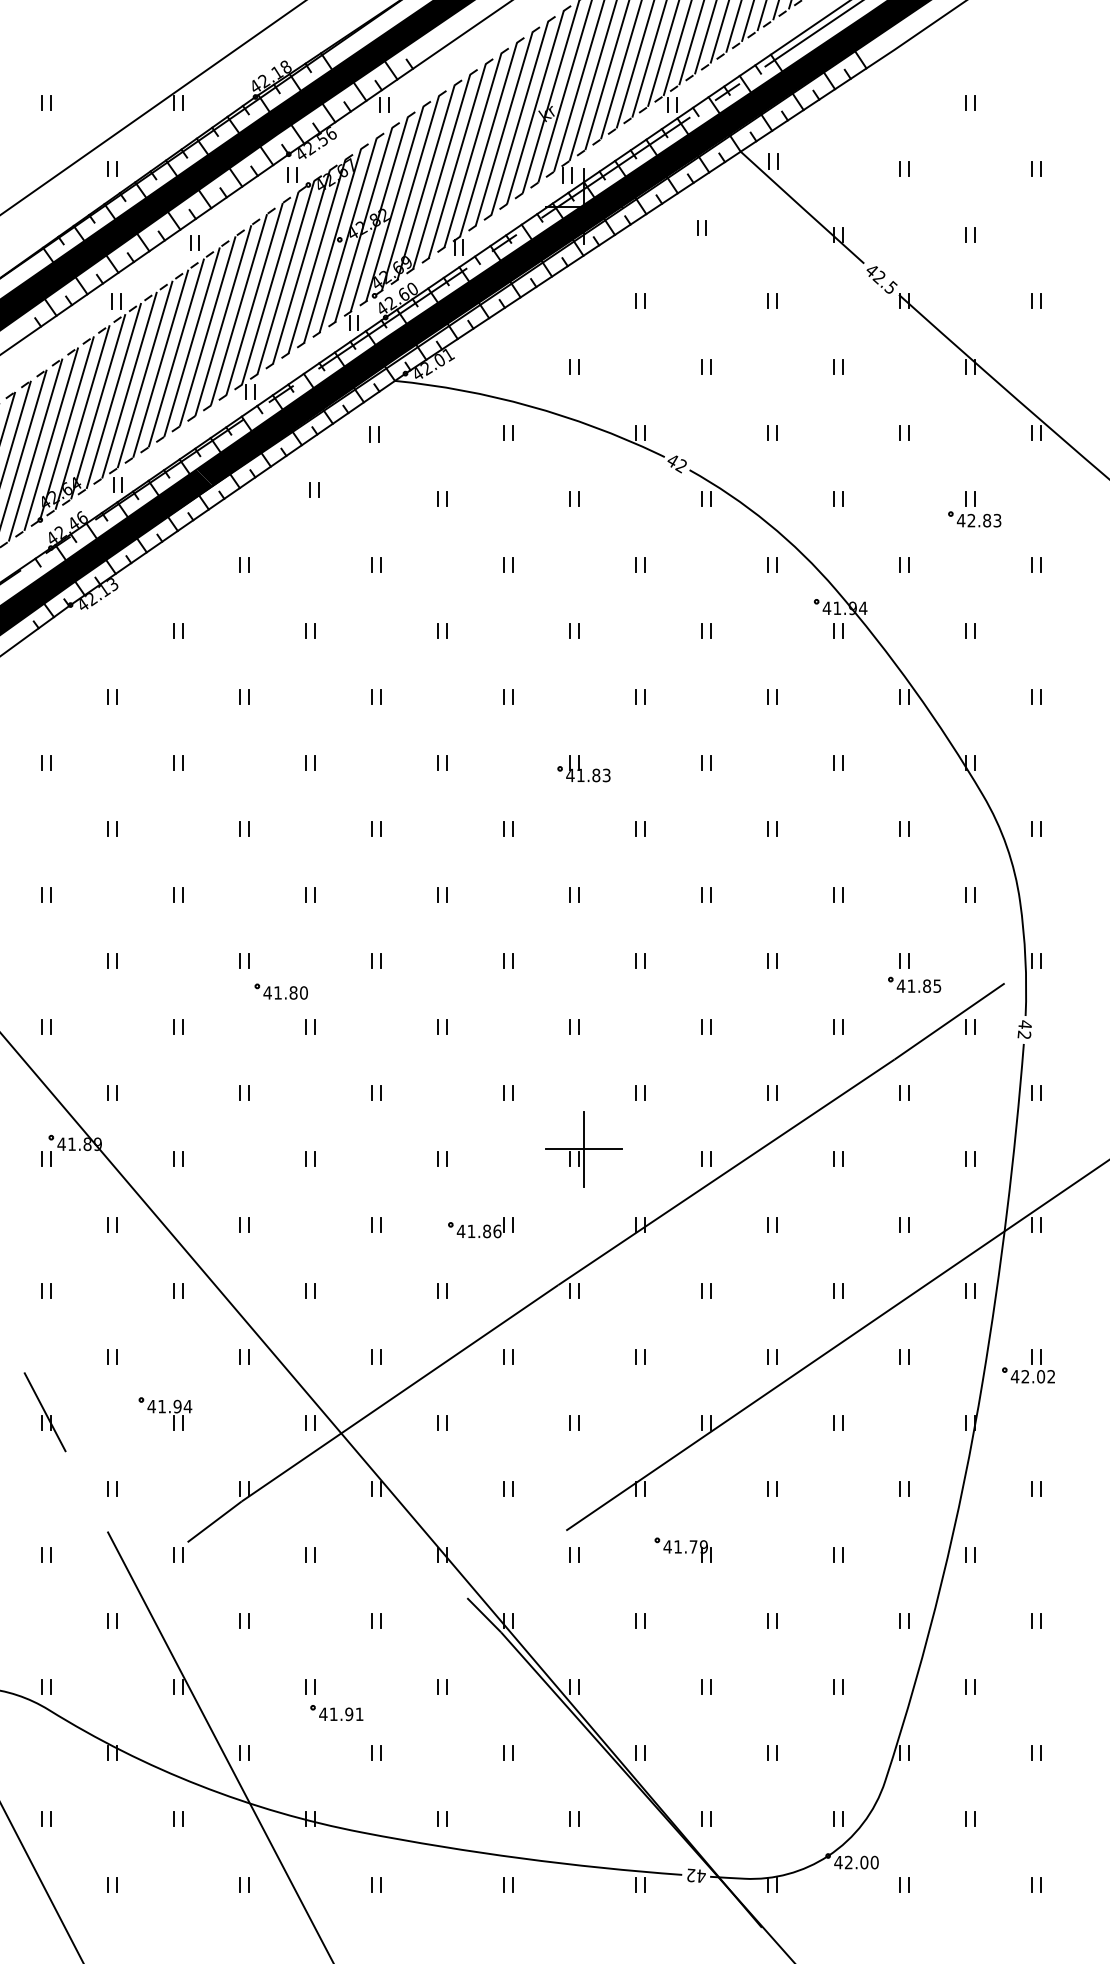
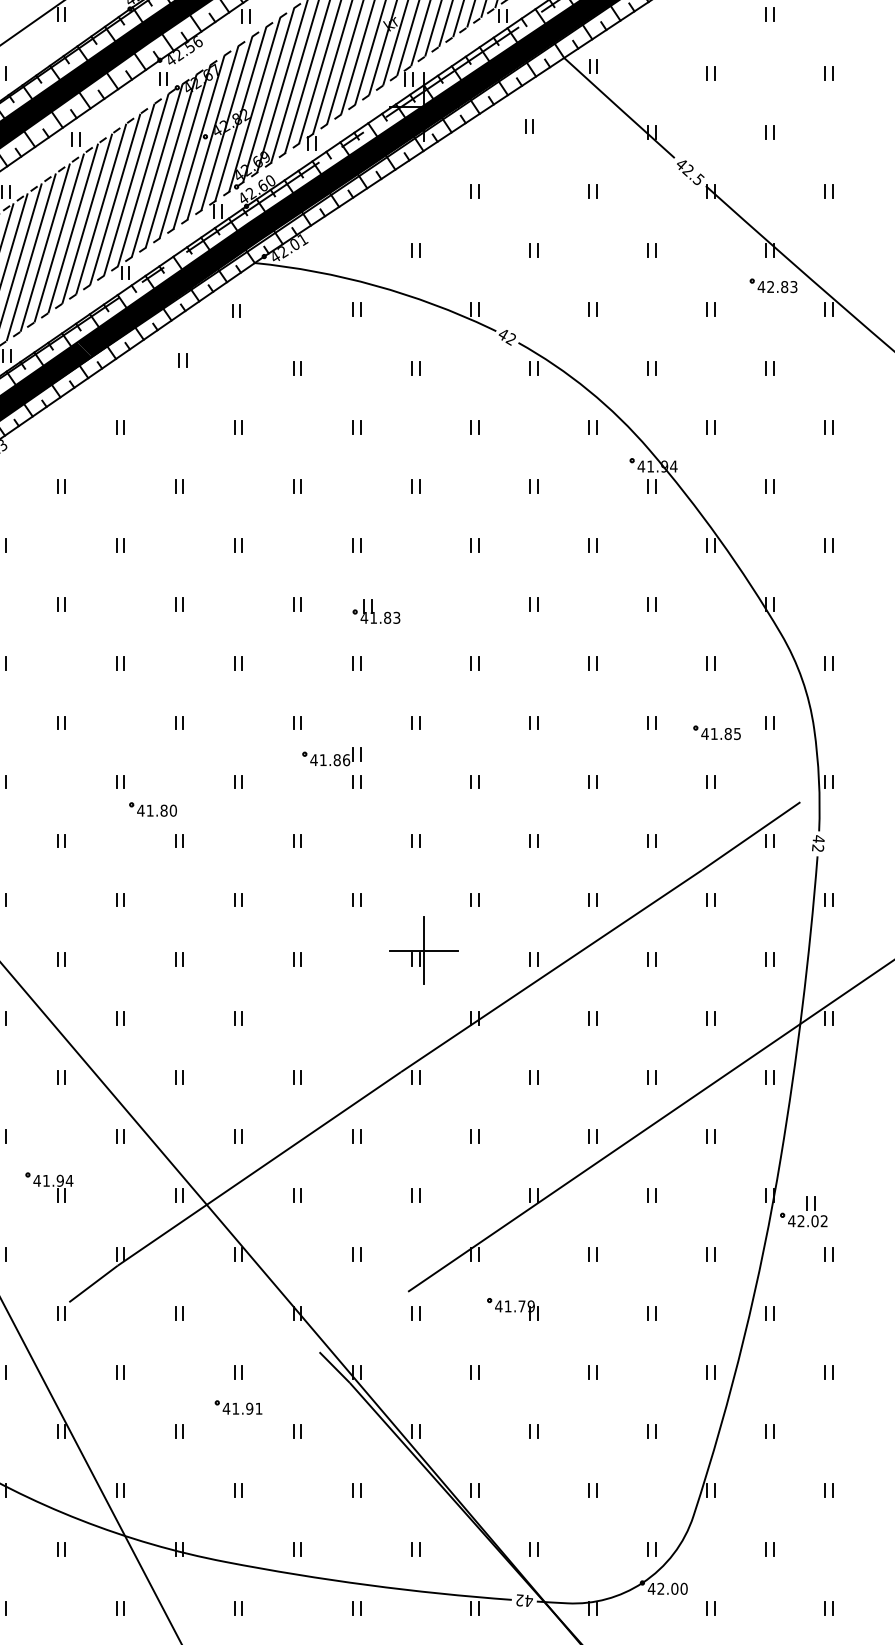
part: (974, 519) -> (773, 285), moved
part: (583, 768) -> (376, 611), moved
part: (914, 984) -> (717, 732), moved
part: (480, 1227) -> (331, 756), moved
part: (1028, 1366) -> (803, 1212), moved
part: (336, 1713) -> (238, 1408), moved

